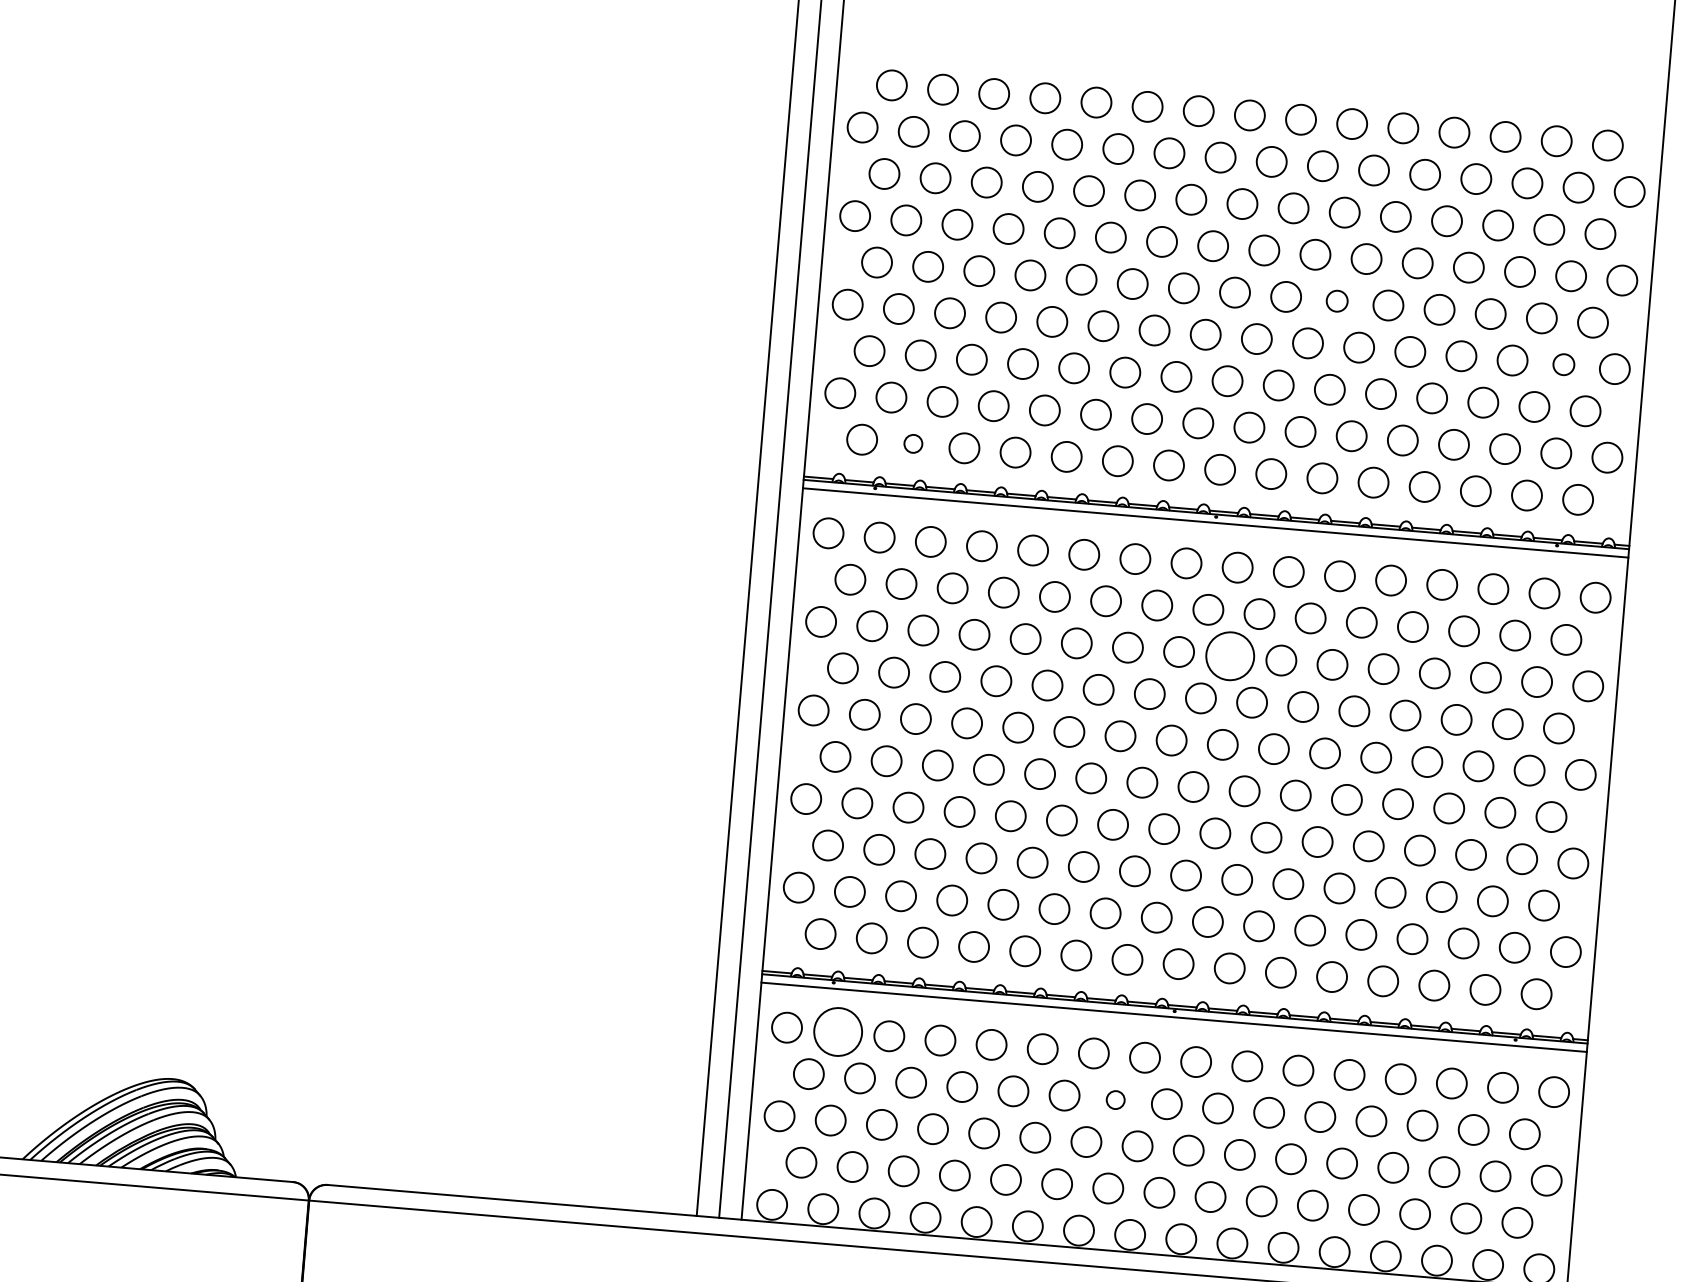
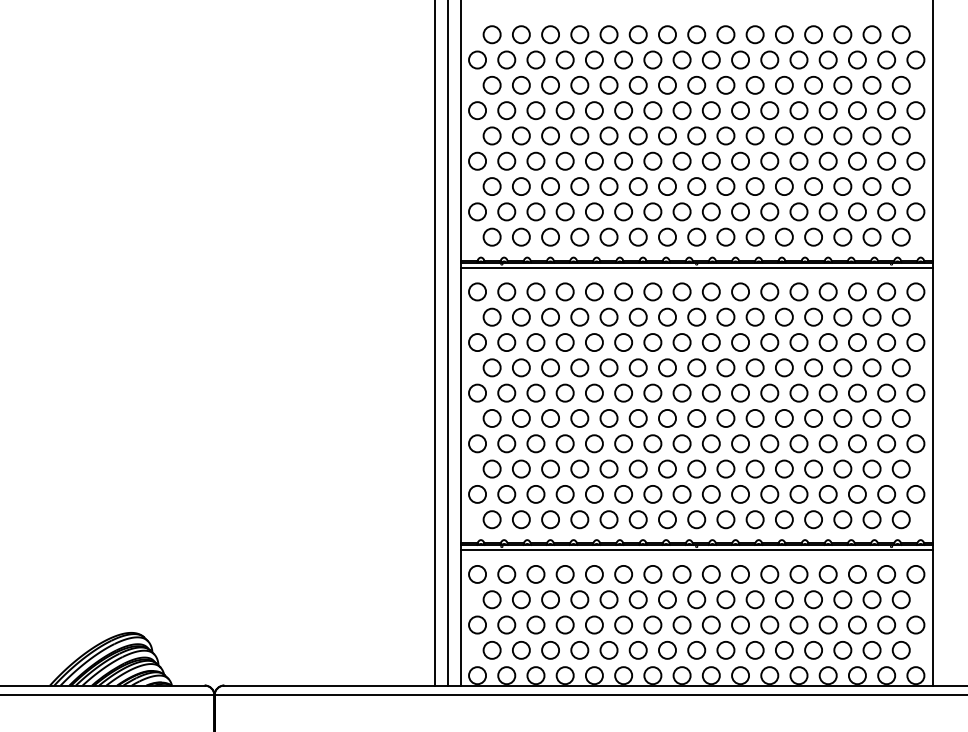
circle: (1336, 300) -> (754, 135), size x1.43
circle: (1563, 363) -> (886, 160), size x1.43
circle: (913, 442) -> (521, 236), size x1.67
circle: (1228, 656) -> (710, 342), size x0.62
circle: (837, 1030) -> (506, 573), size x0.62
circle: (1115, 1099) -> (667, 599), size x1.67

